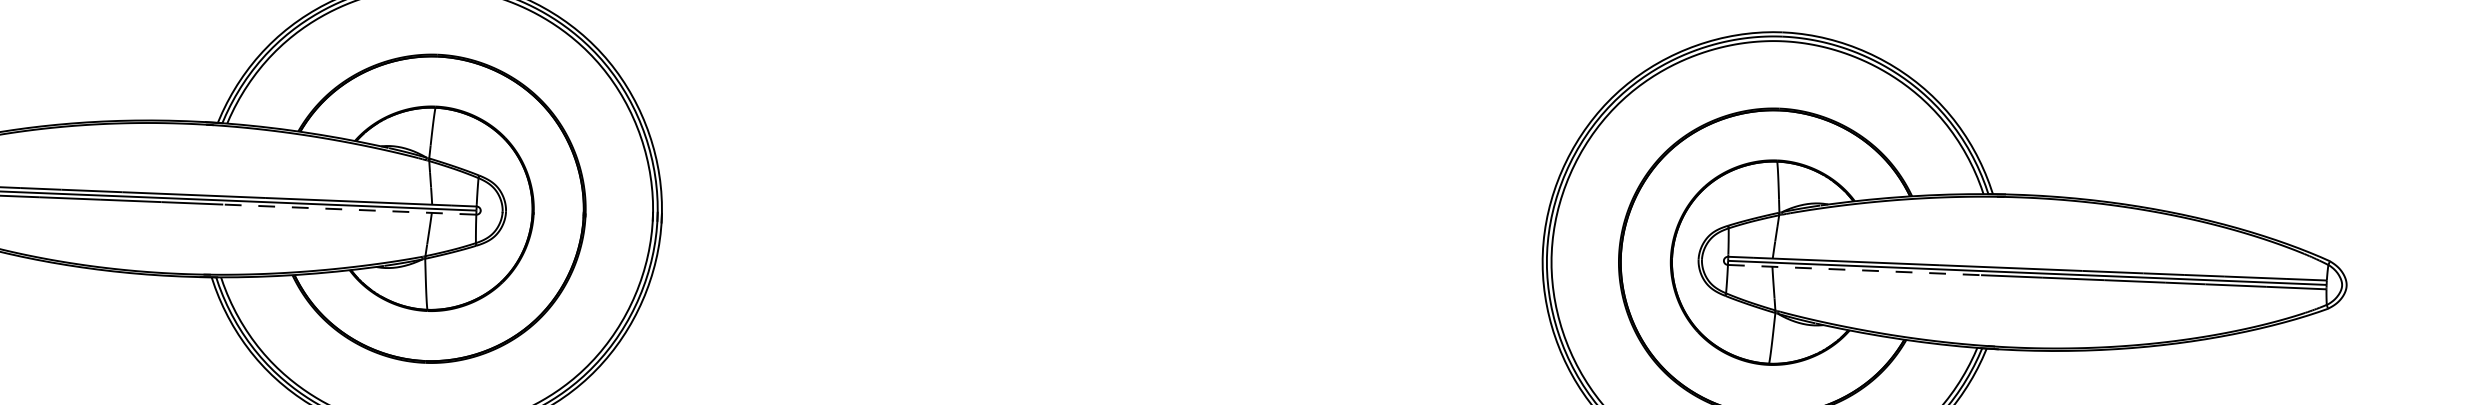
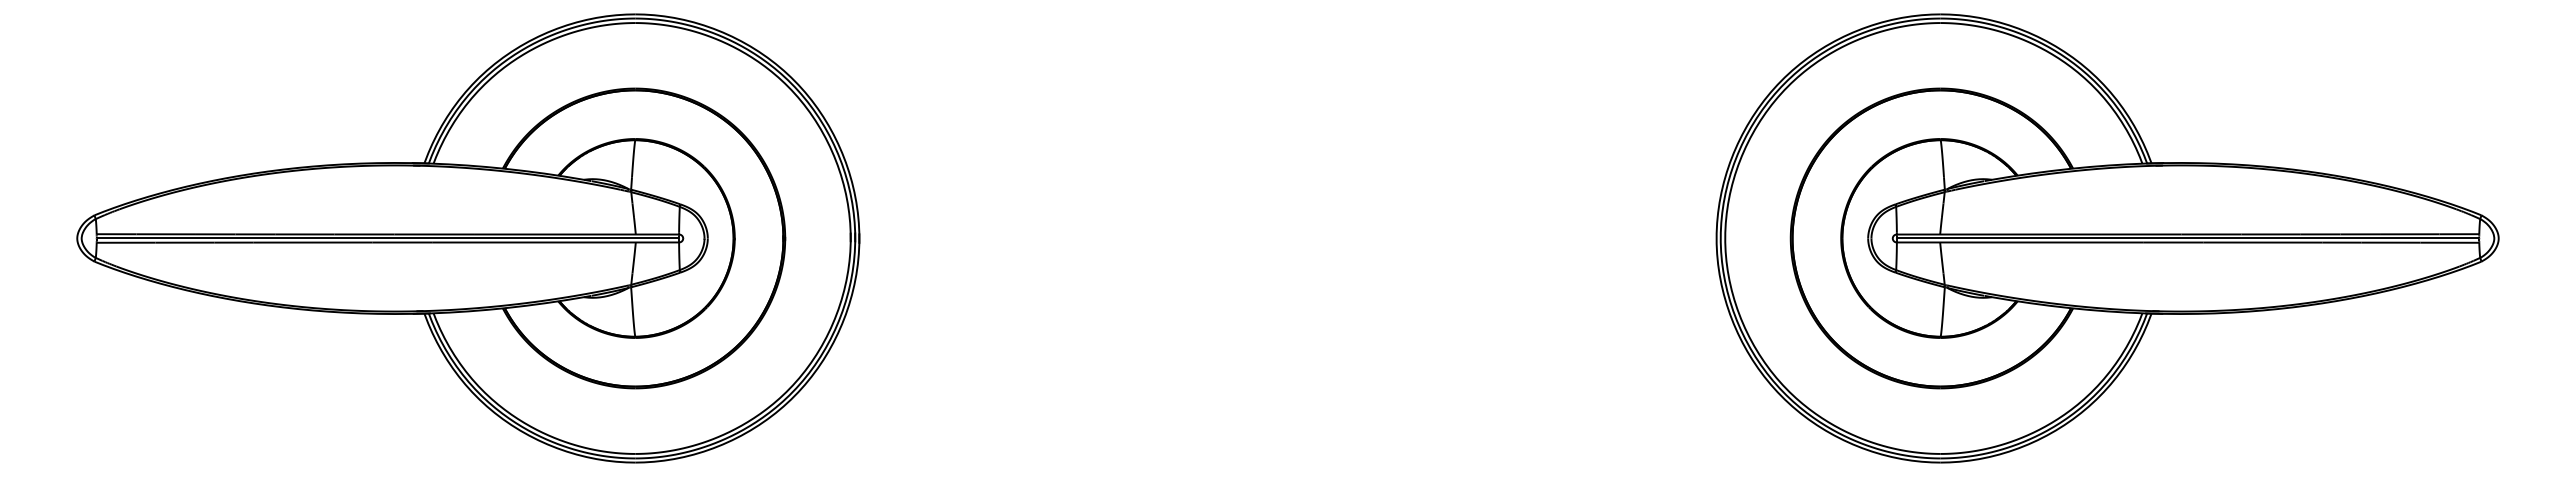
line: (349, 209) -> (555, 242), dashed -> solid
line: (1854, 270) -> (2020, 242), dashed -> solid

